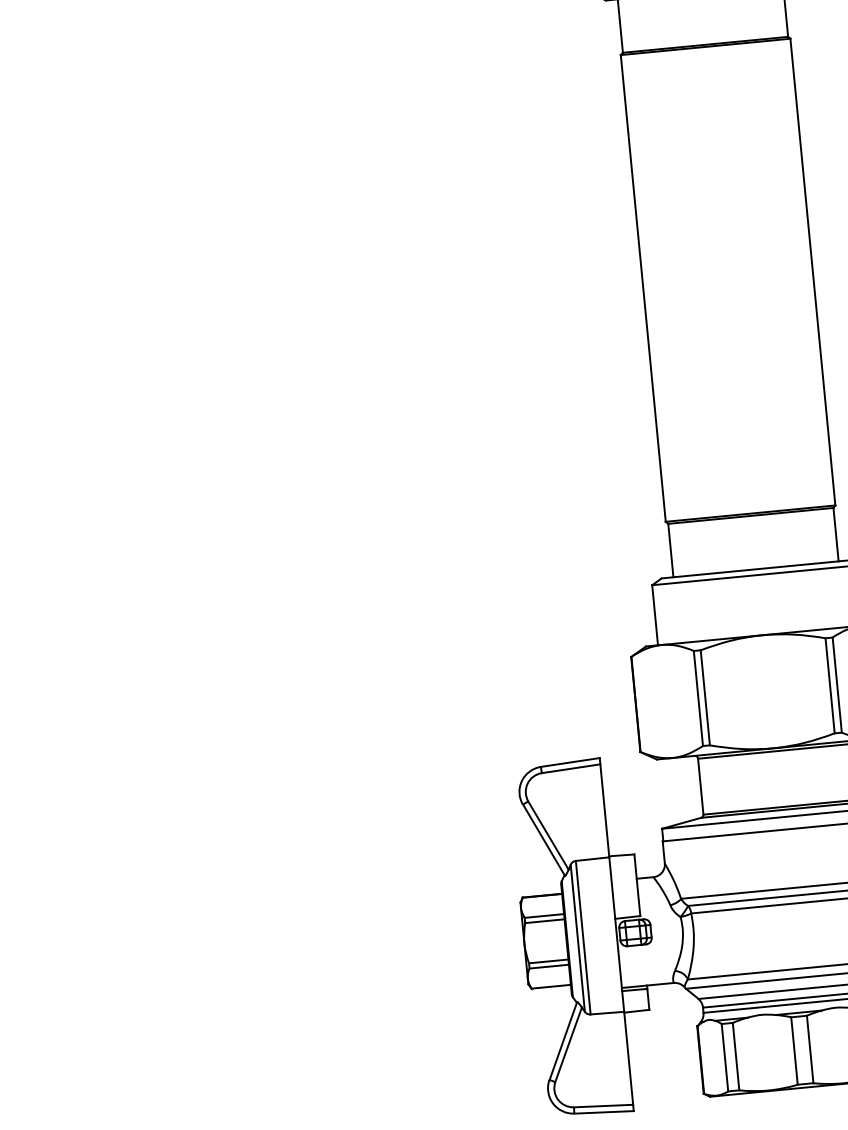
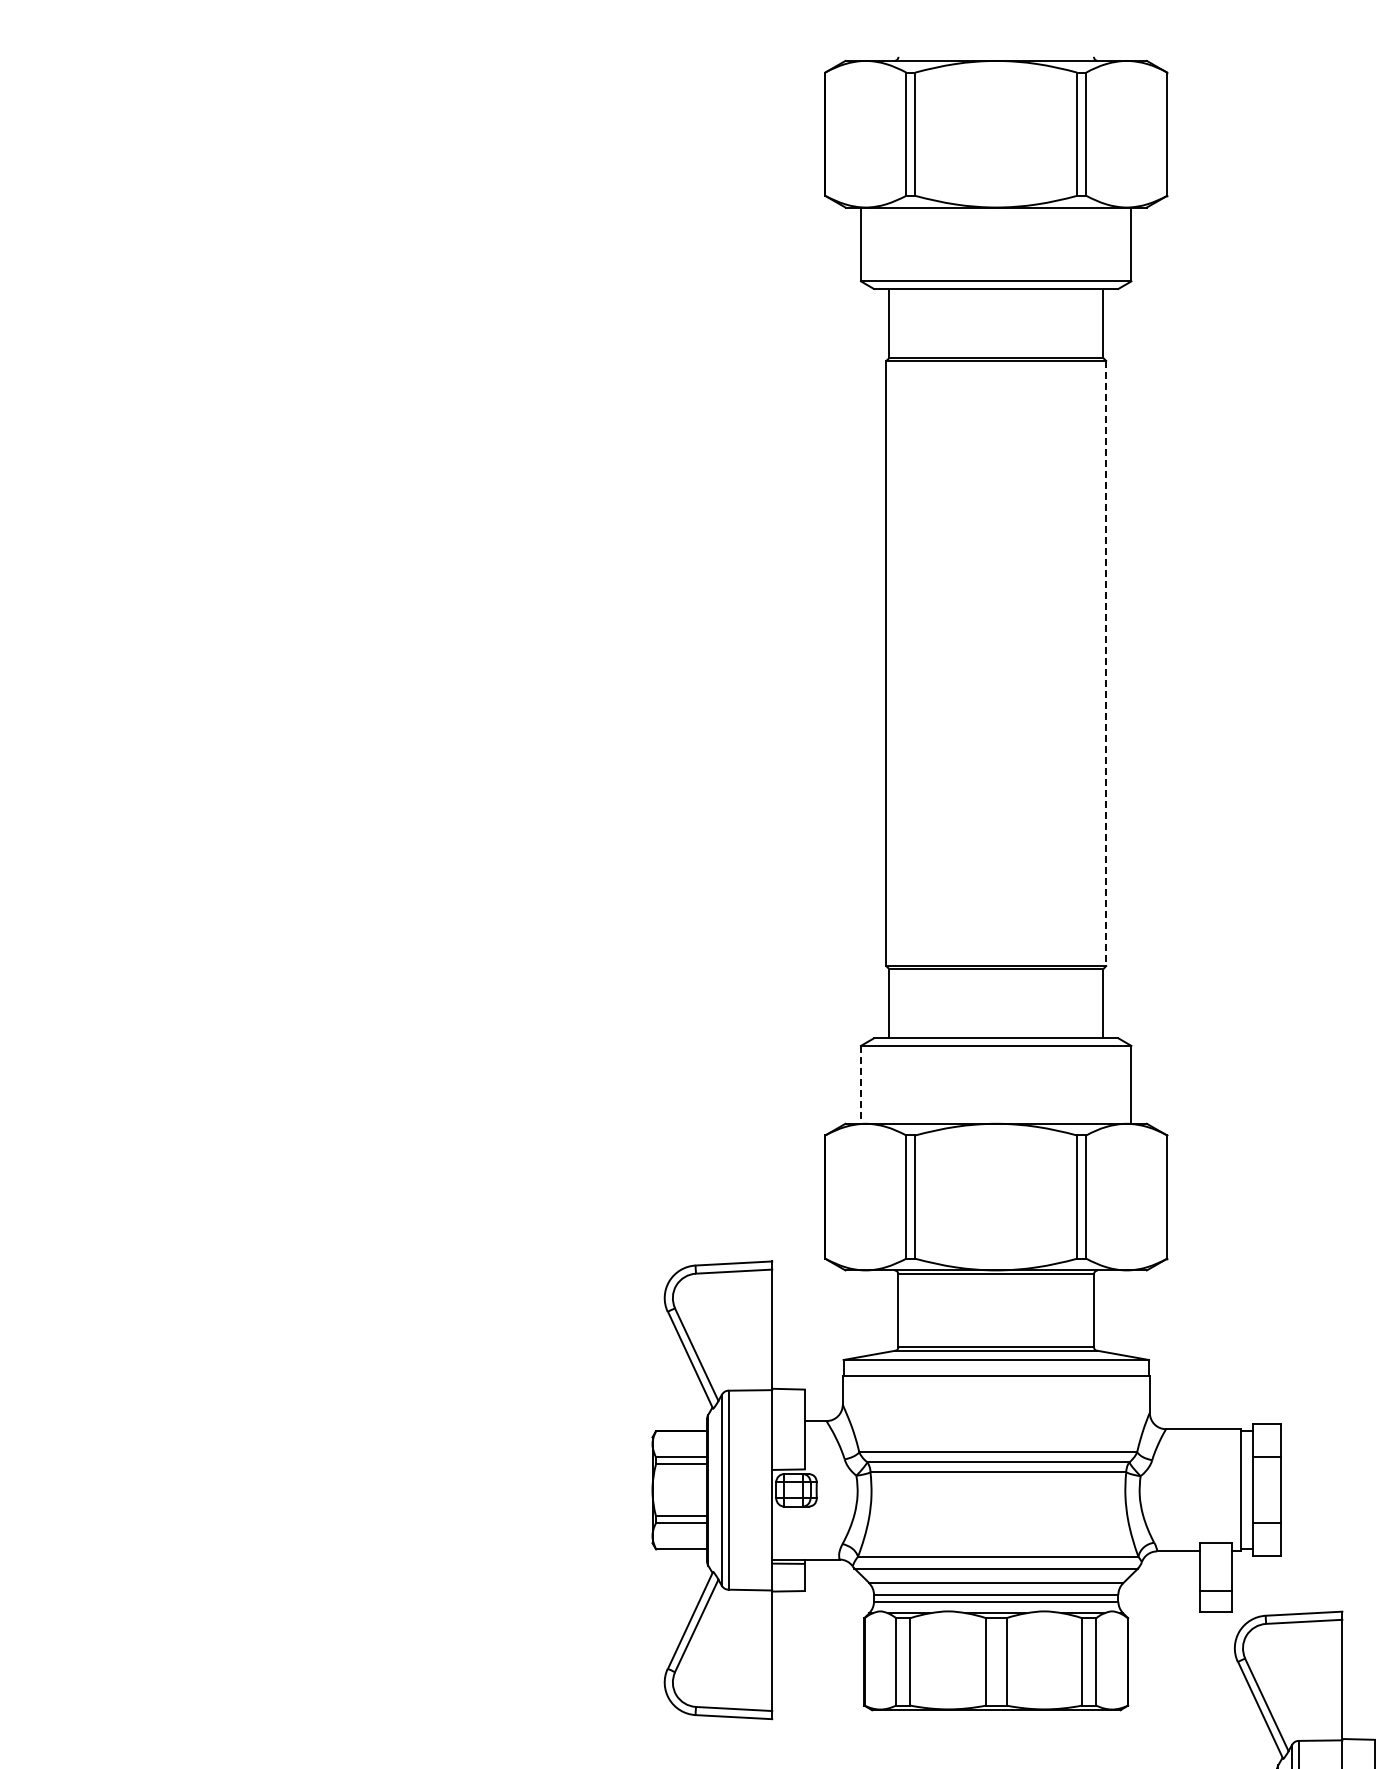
line: (813, 272) -> (1106, 663), solid -> dashed
line: (655, 614) -> (861, 1084), solid -> dashed

